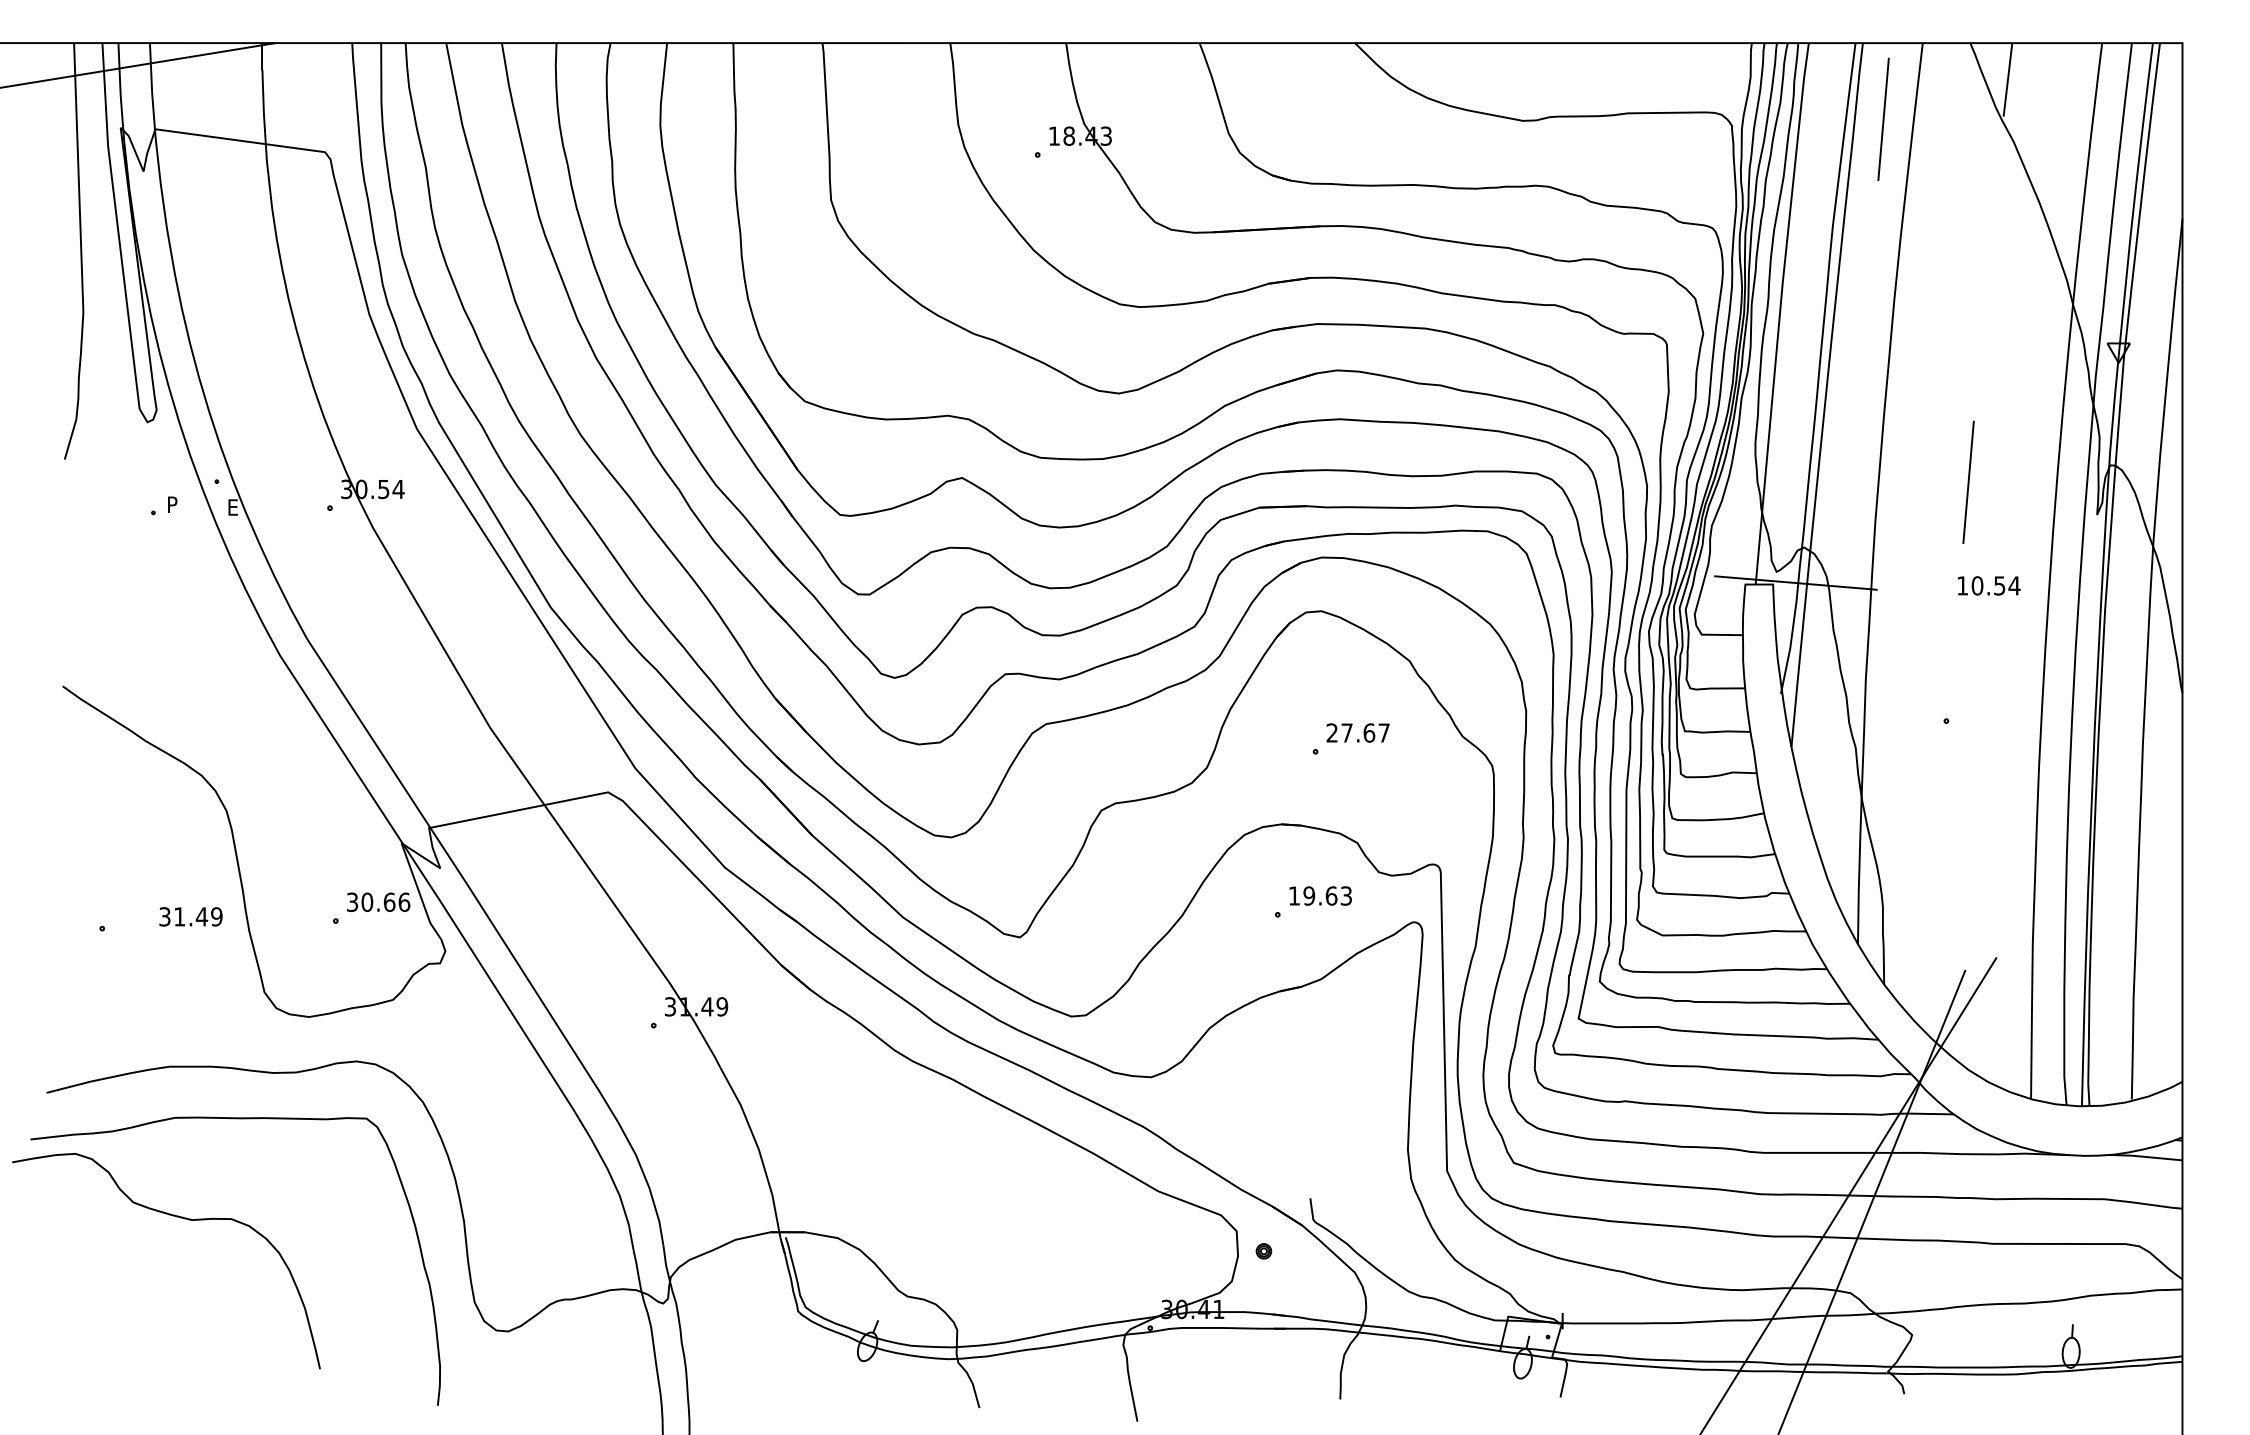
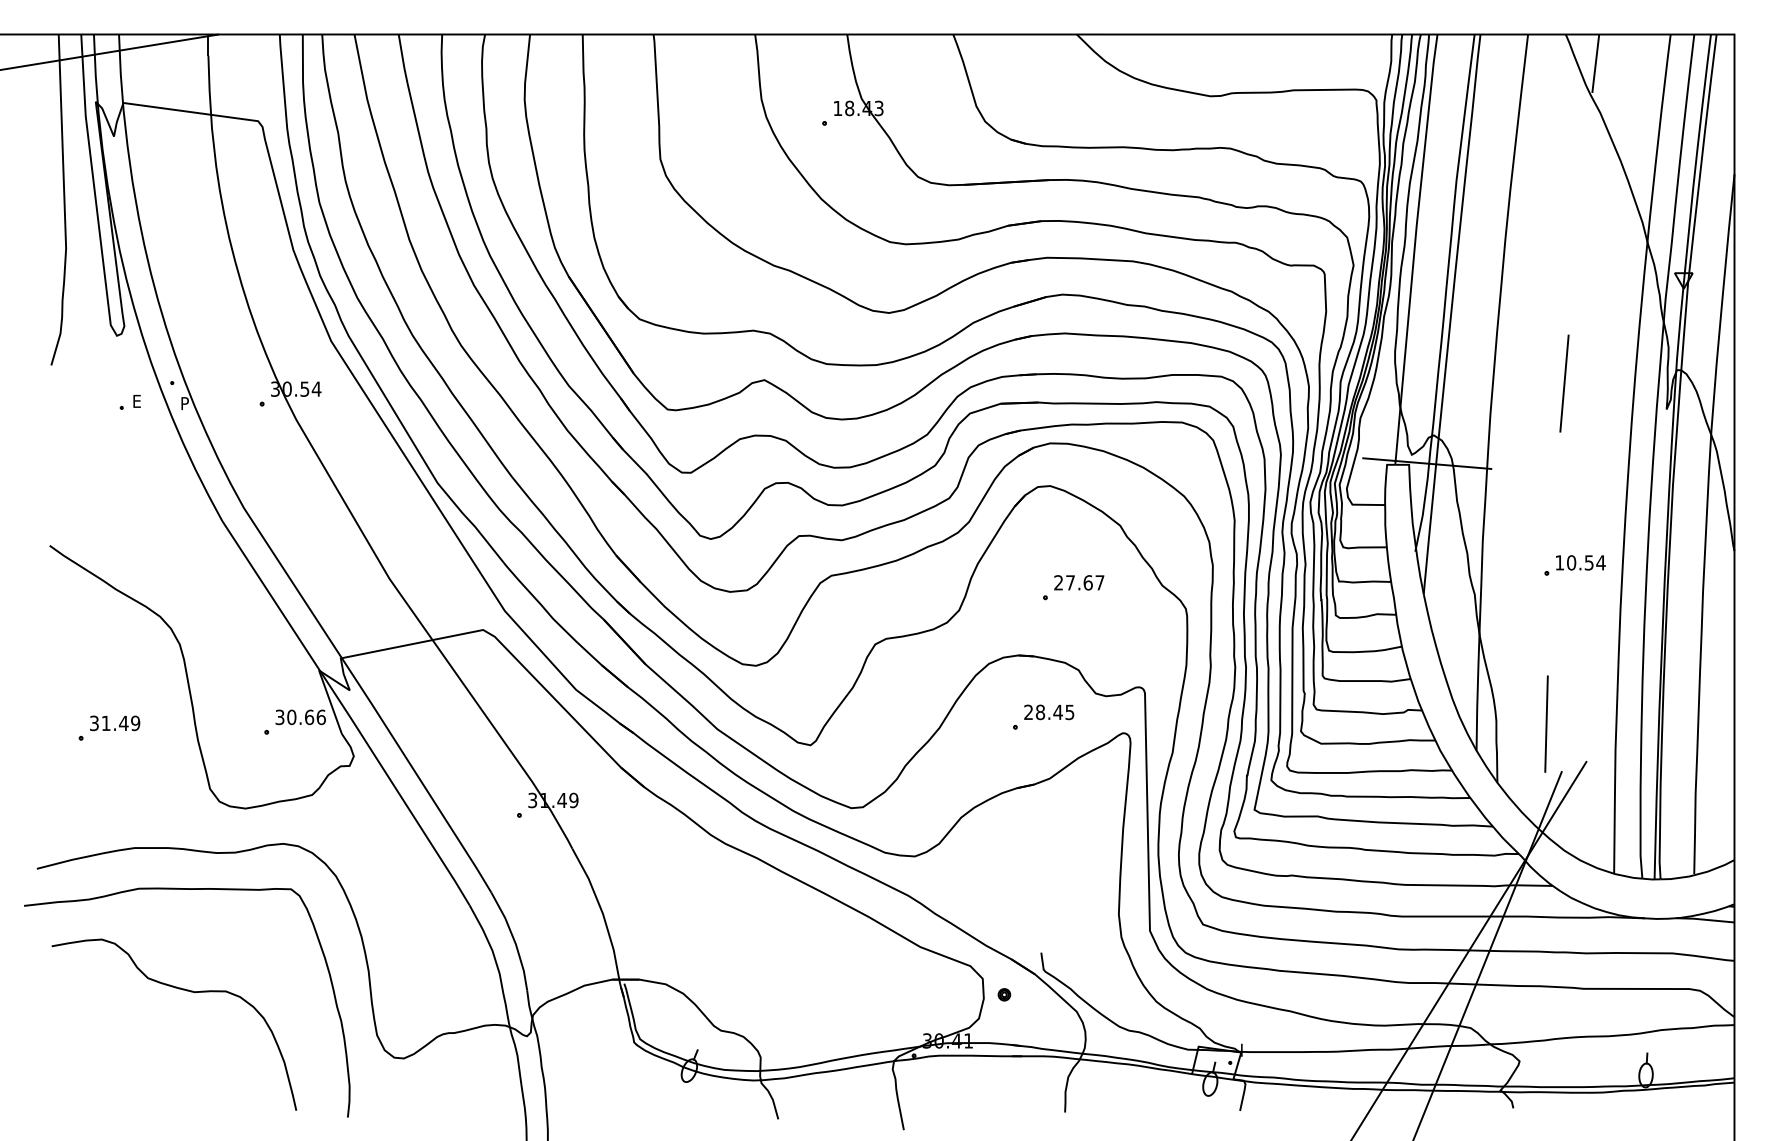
line: (1883, 118) -> (1496, 94), removed
text: (173, 504) -> (137, 401), P -> E
text: (233, 507) -> (185, 403), E -> P
text: (1989, 585) -> (1581, 562), moved
text: (1319, 895) -> (1048, 711), 19.63 -> 28.45
line: (1945, 910) -> (1546, 723), added
text: (190, 916) -> (114, 723), moved
curve: (176, 1217) -> (182, 990), moved

